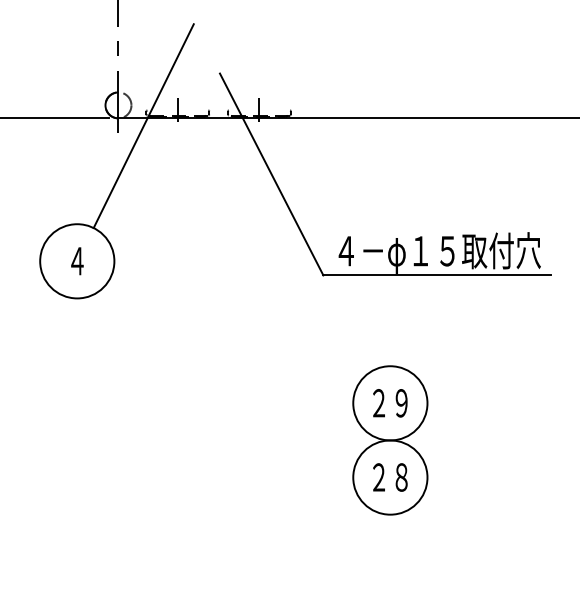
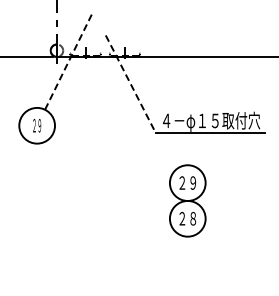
line: (144, 125) -> (69, 60), solid -> dashed
line: (271, 175) -> (130, 84), solid -> dashed
text: (78, 260) -> (37, 125), ４ -> ２９
part: (389, 439) -> (187, 200), moved

